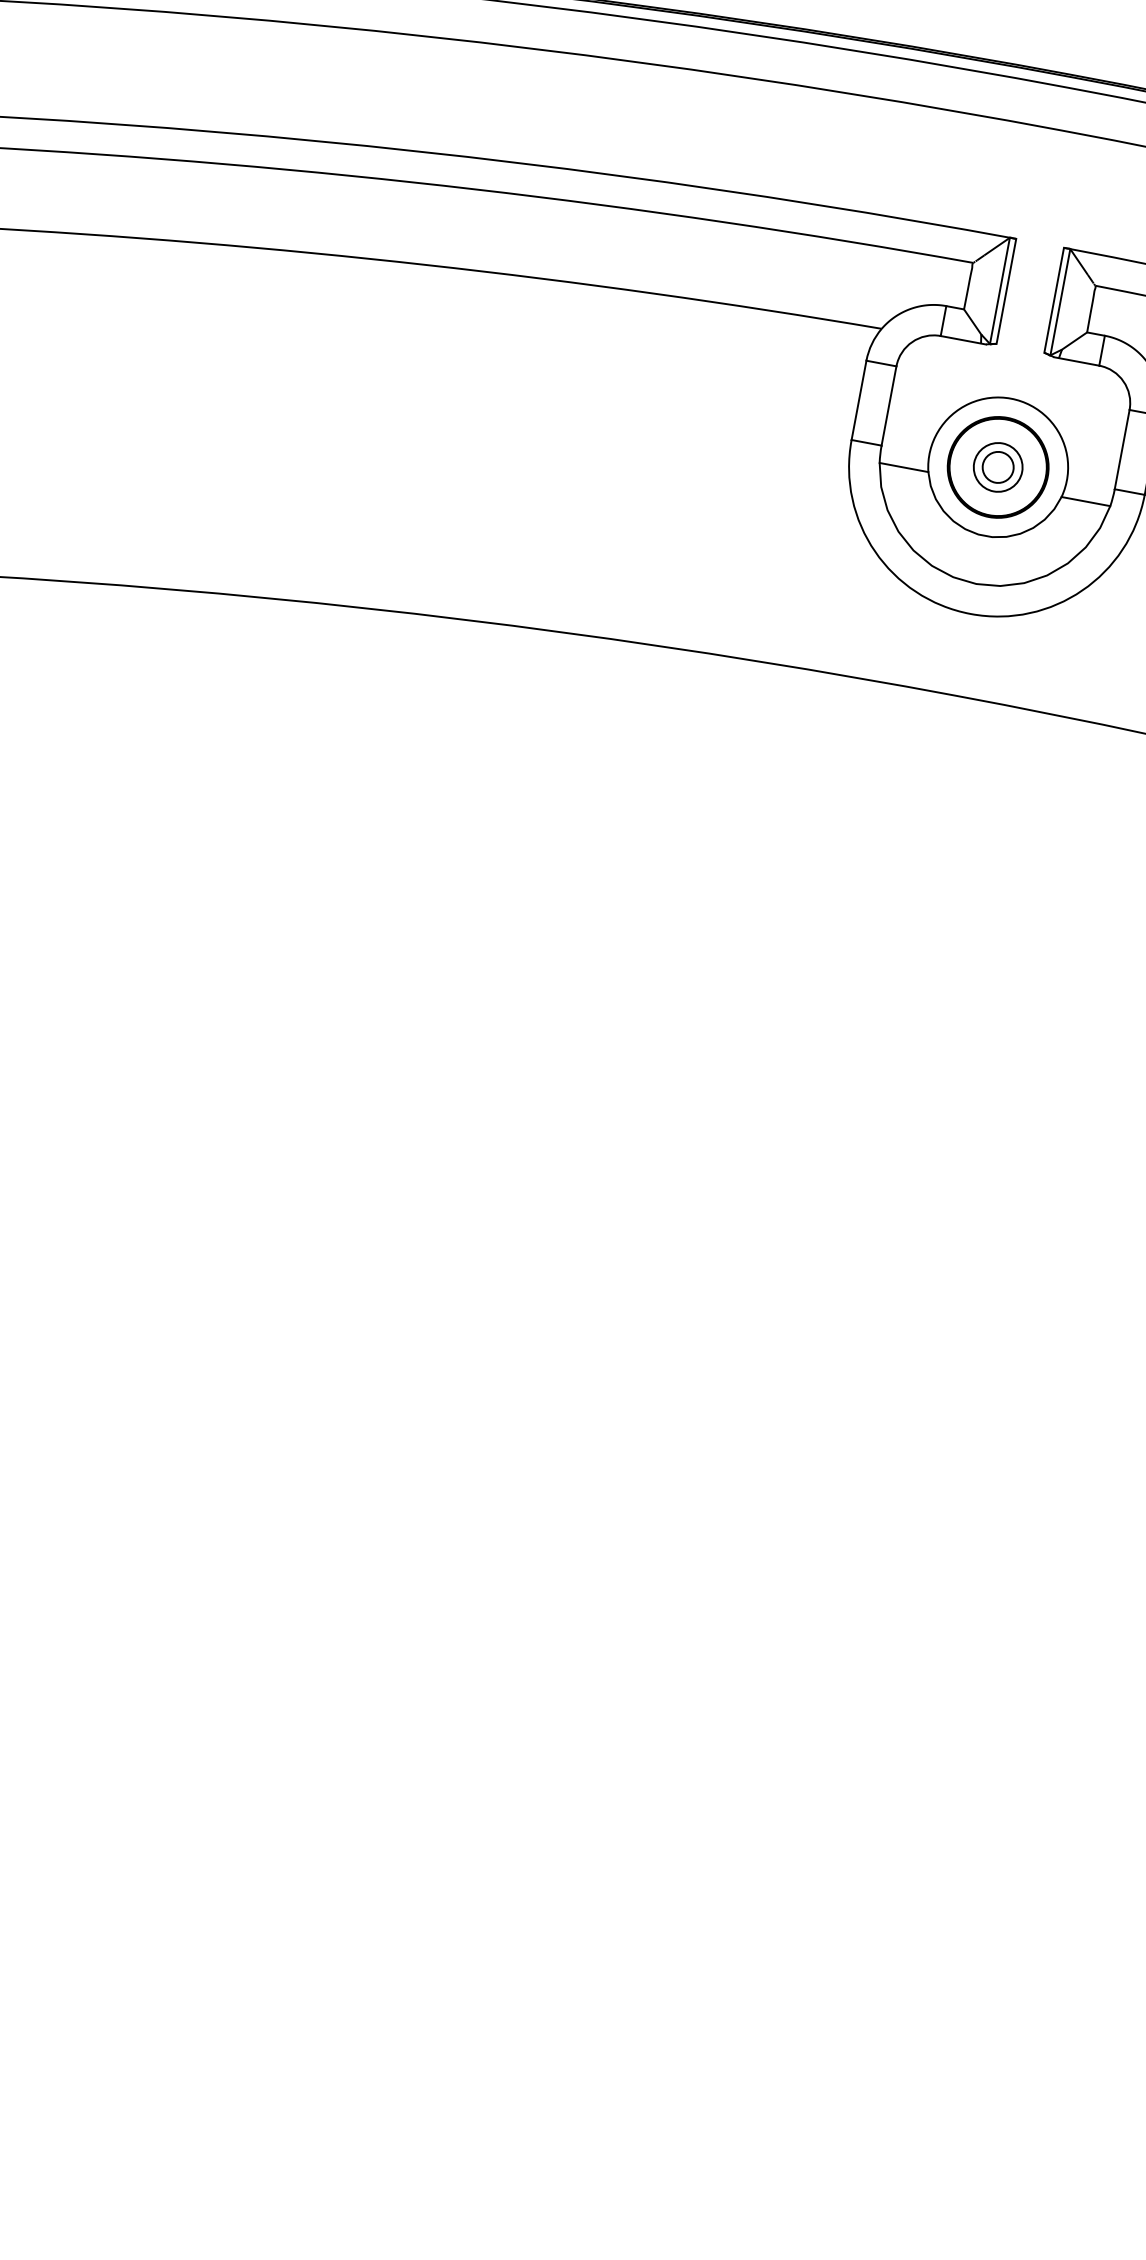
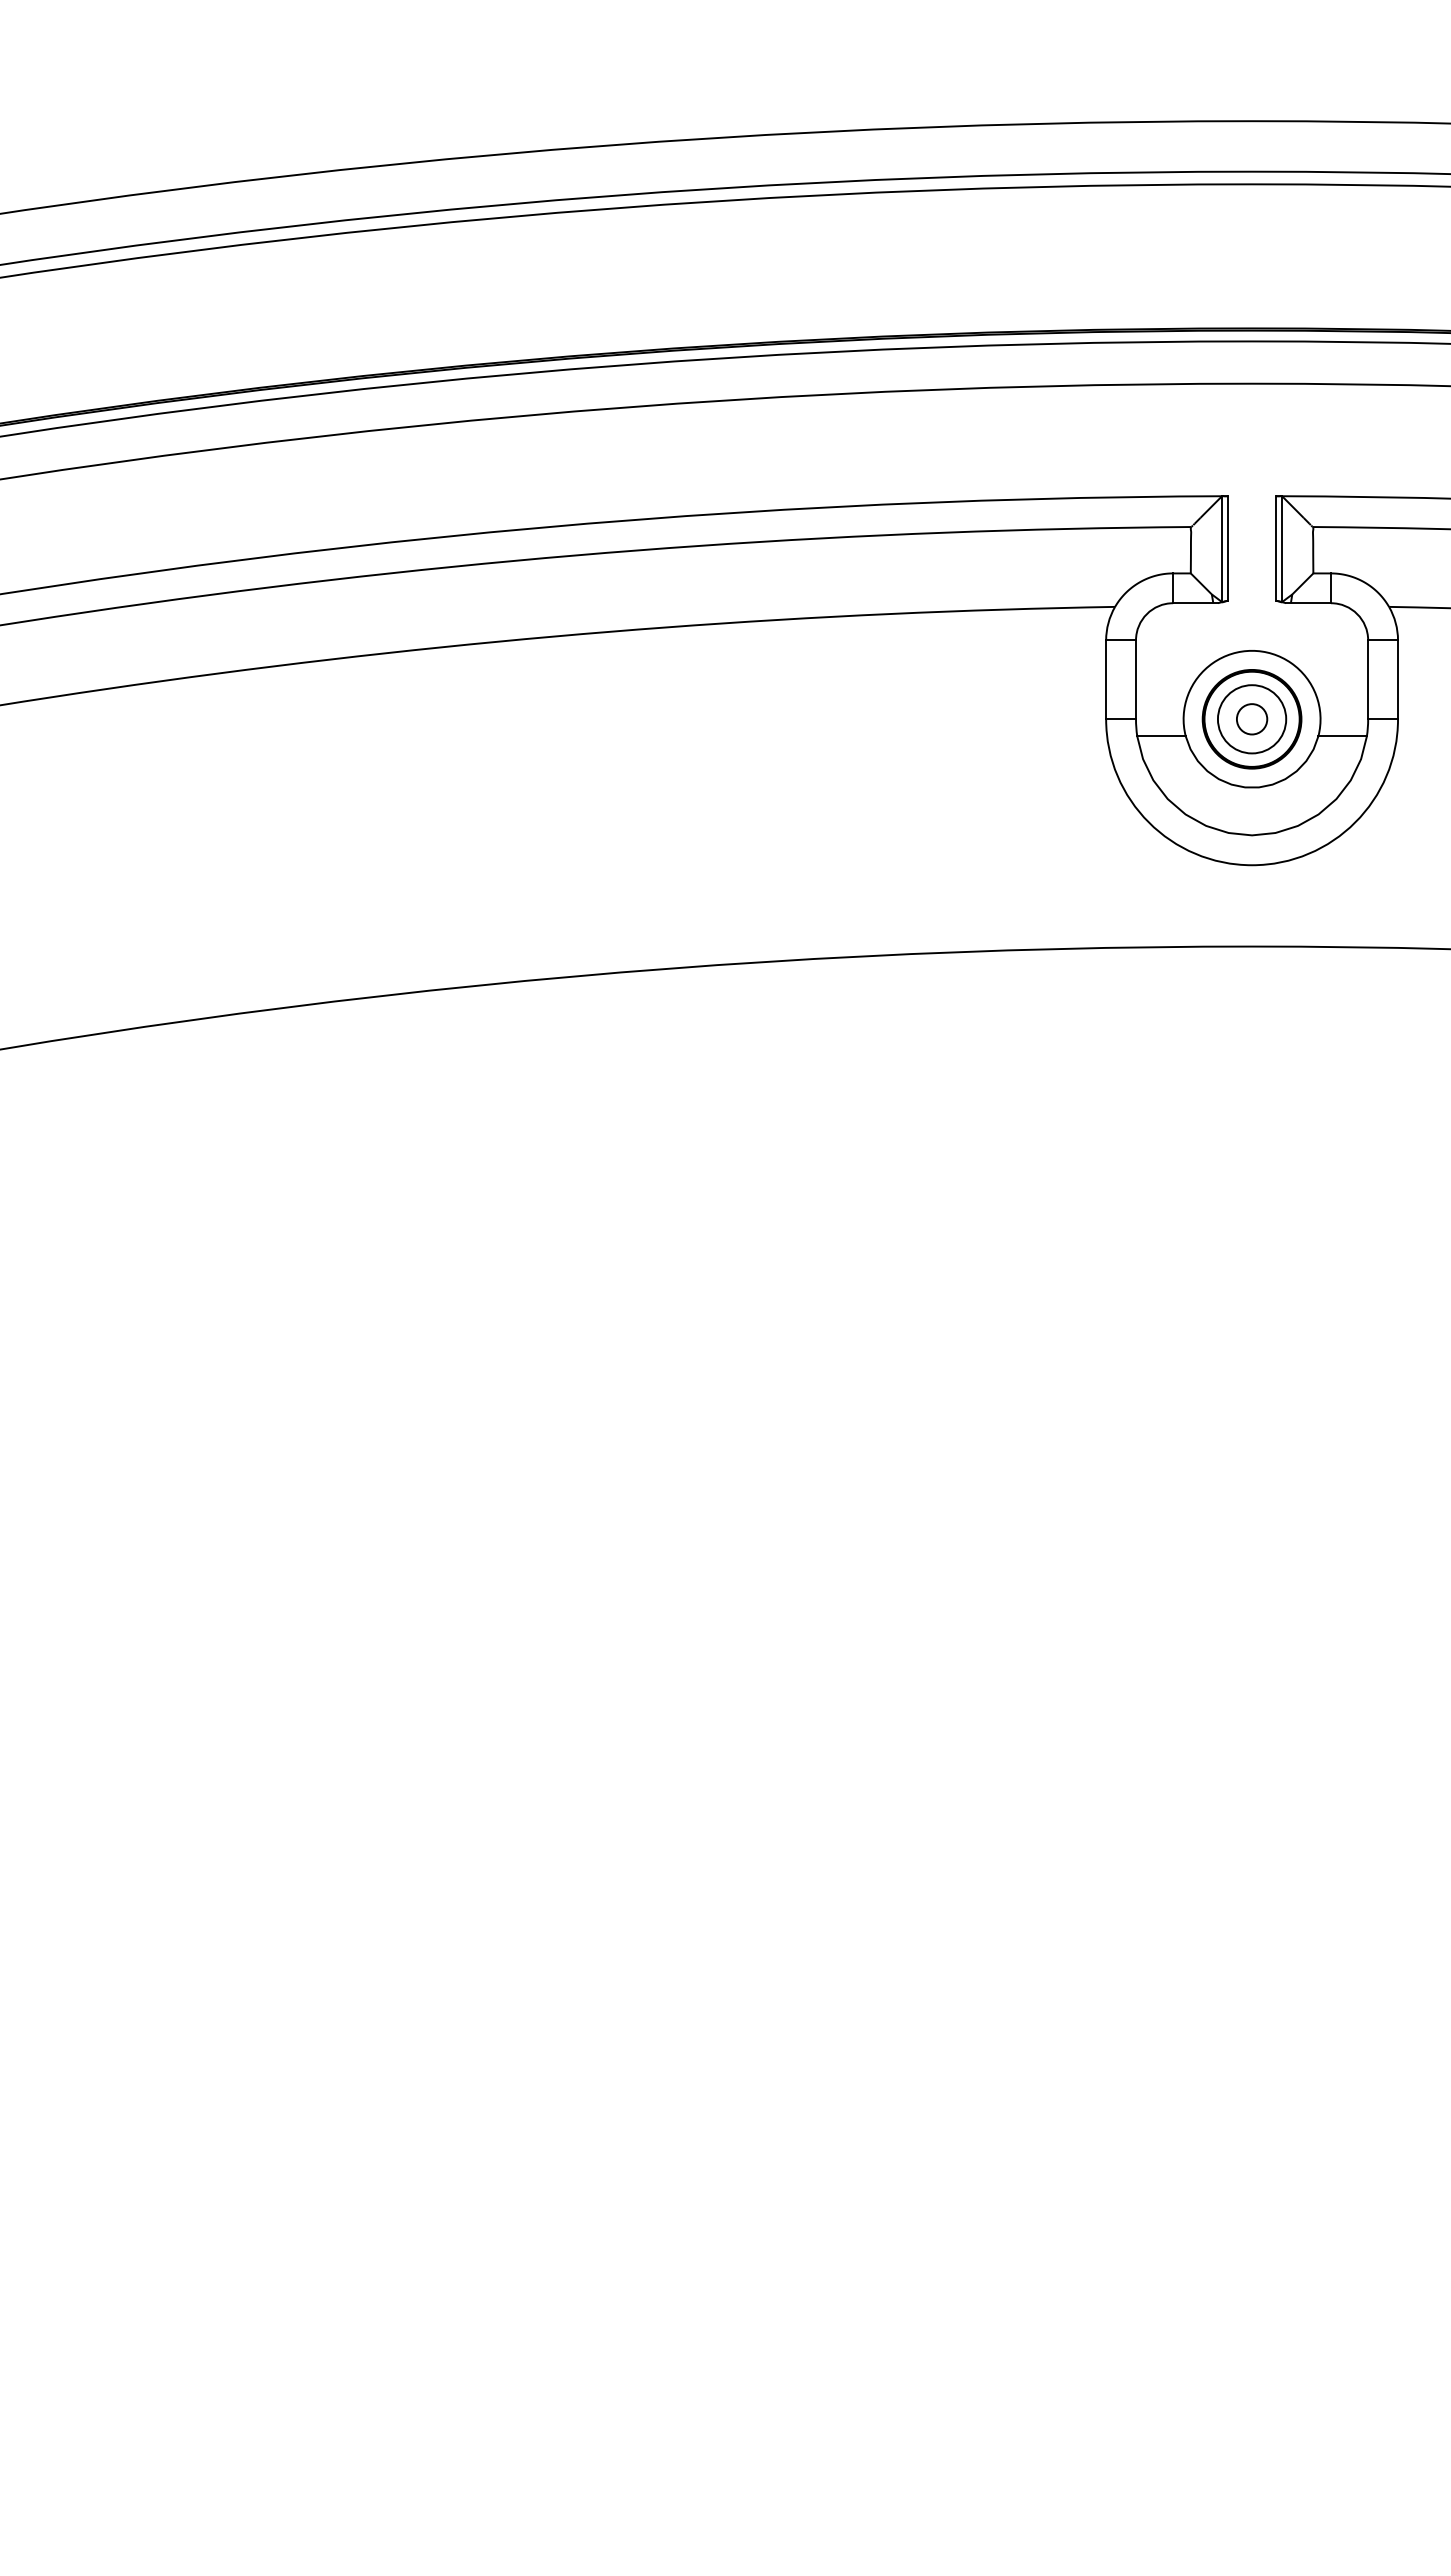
circle: (997, 467) -> (1251, 719), size x1.43

